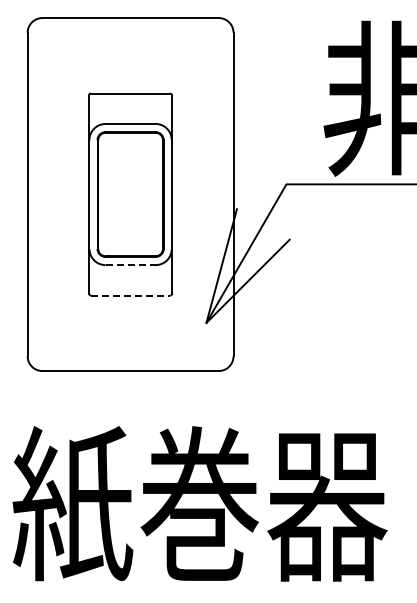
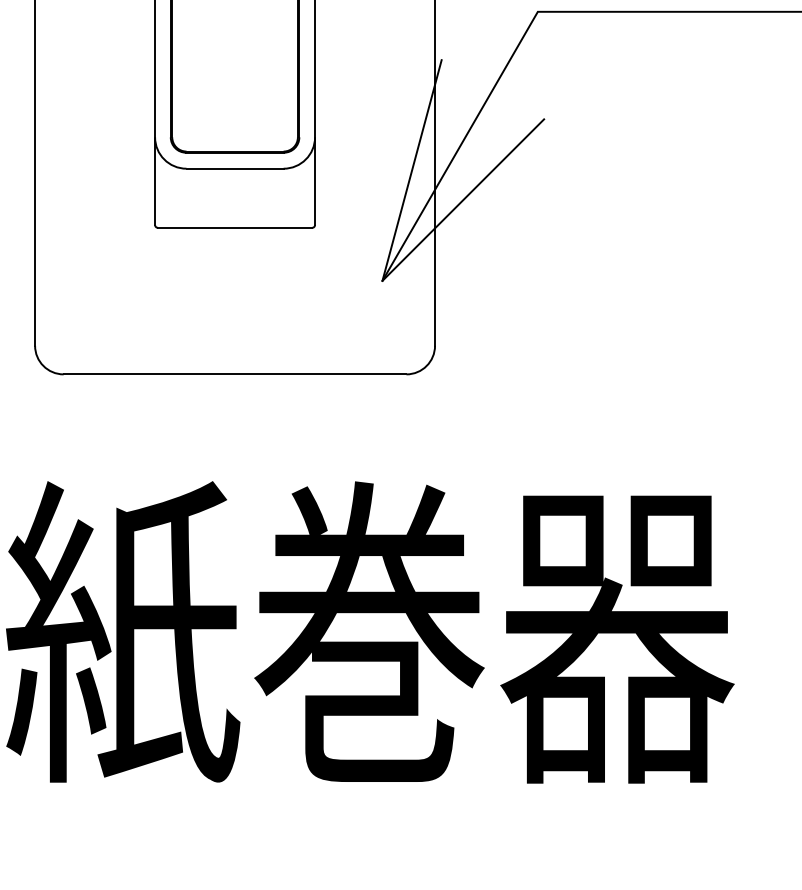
line: (130, 265) -> (234, 169), dashed -> solid
line: (130, 295) -> (234, 227), dashed -> solid

